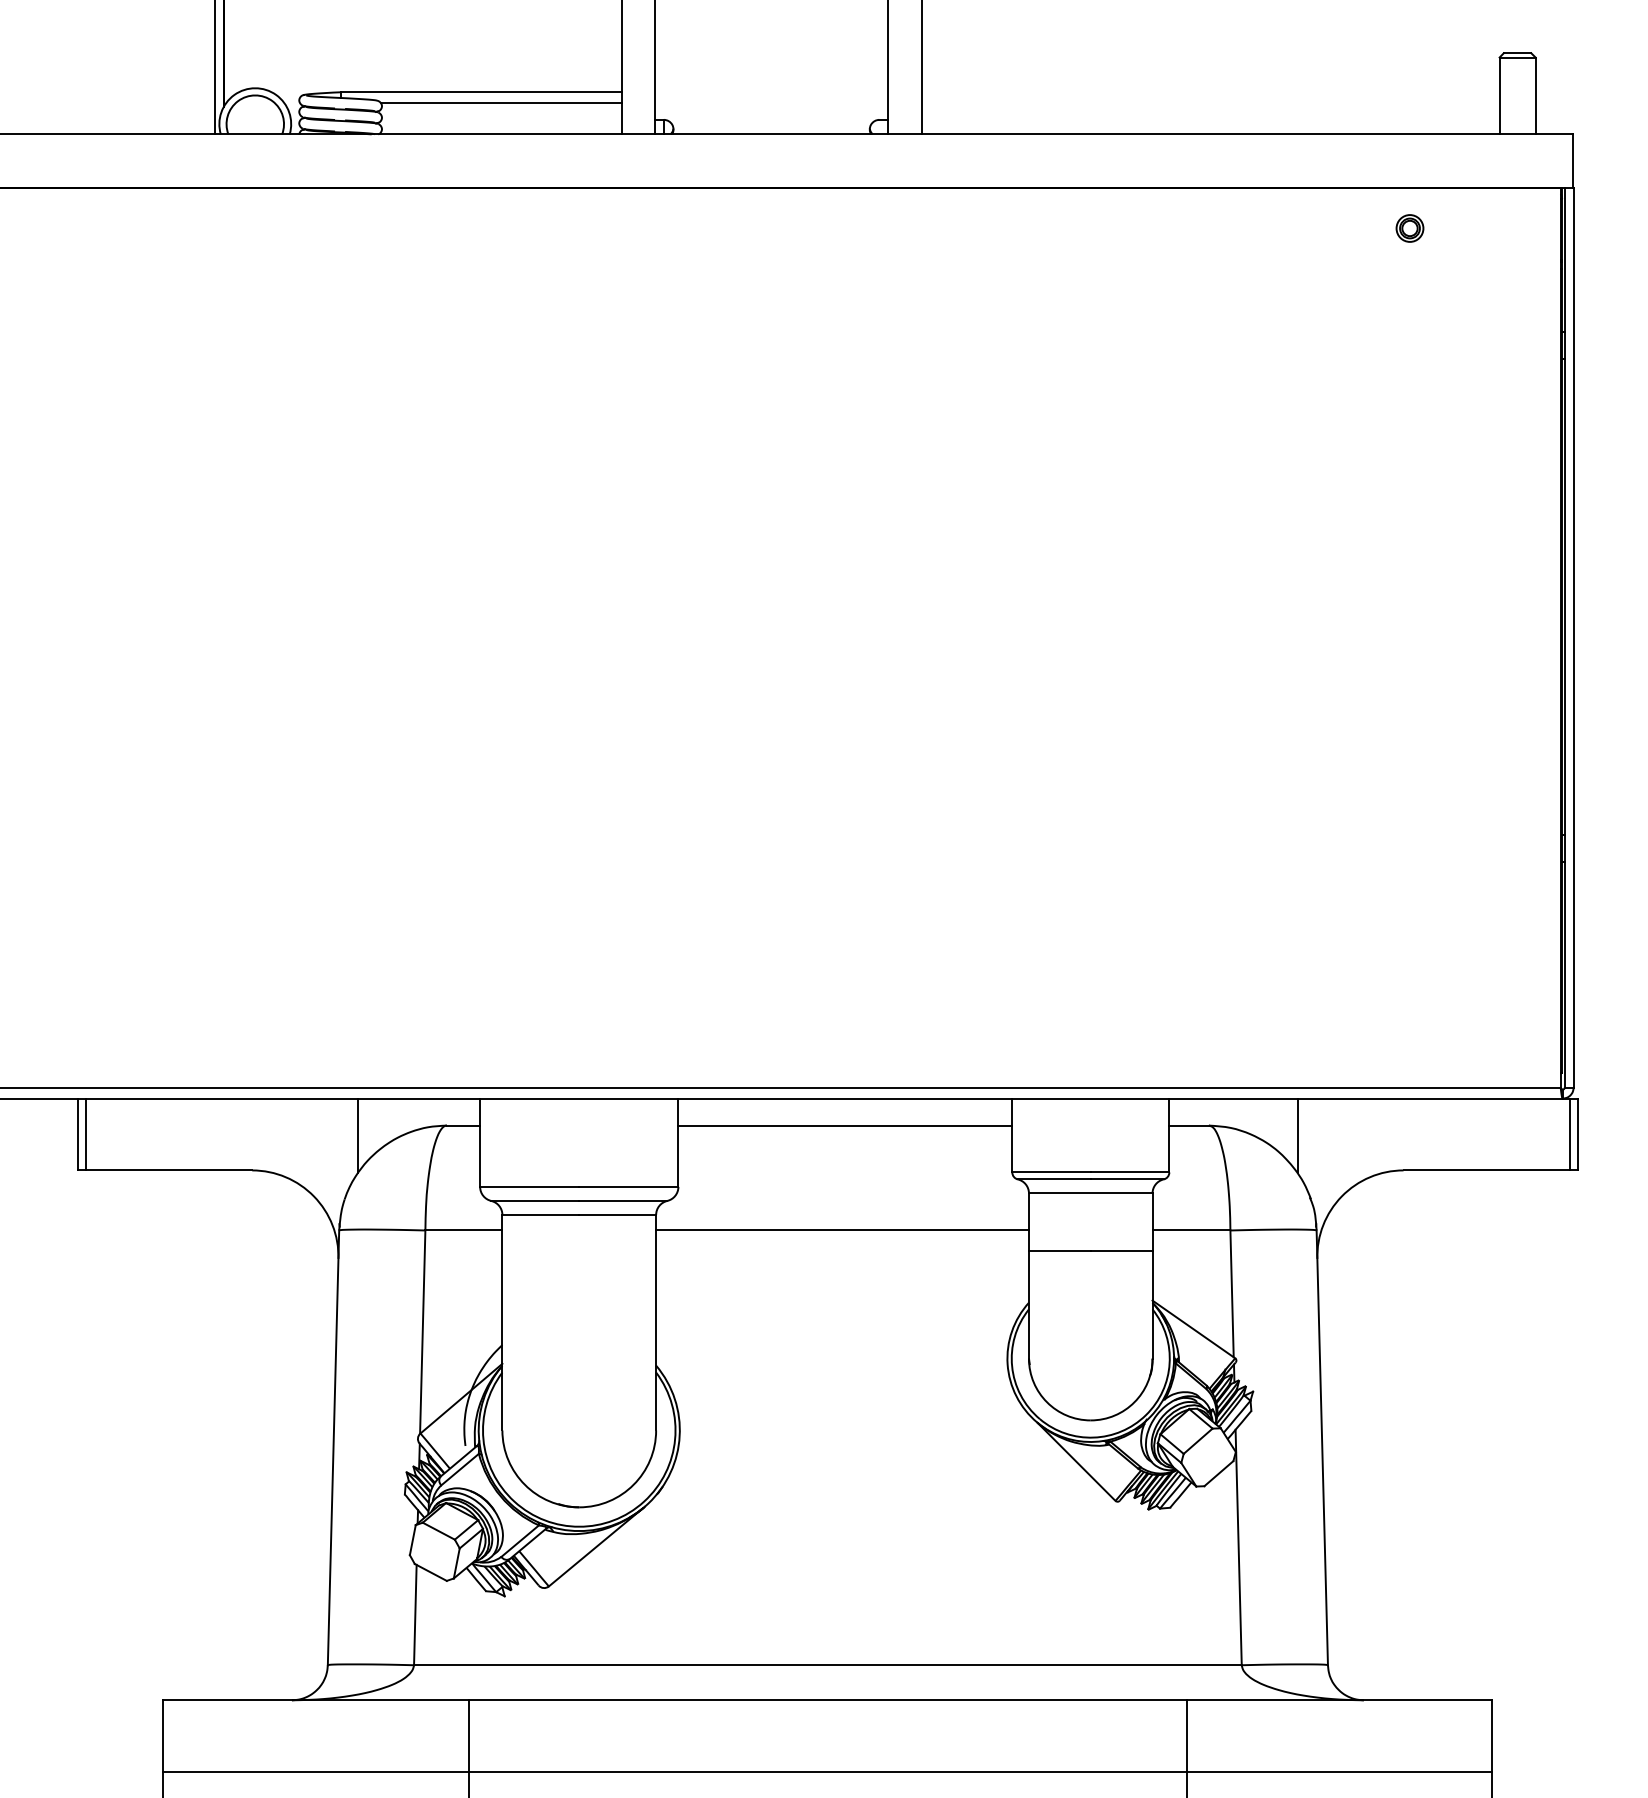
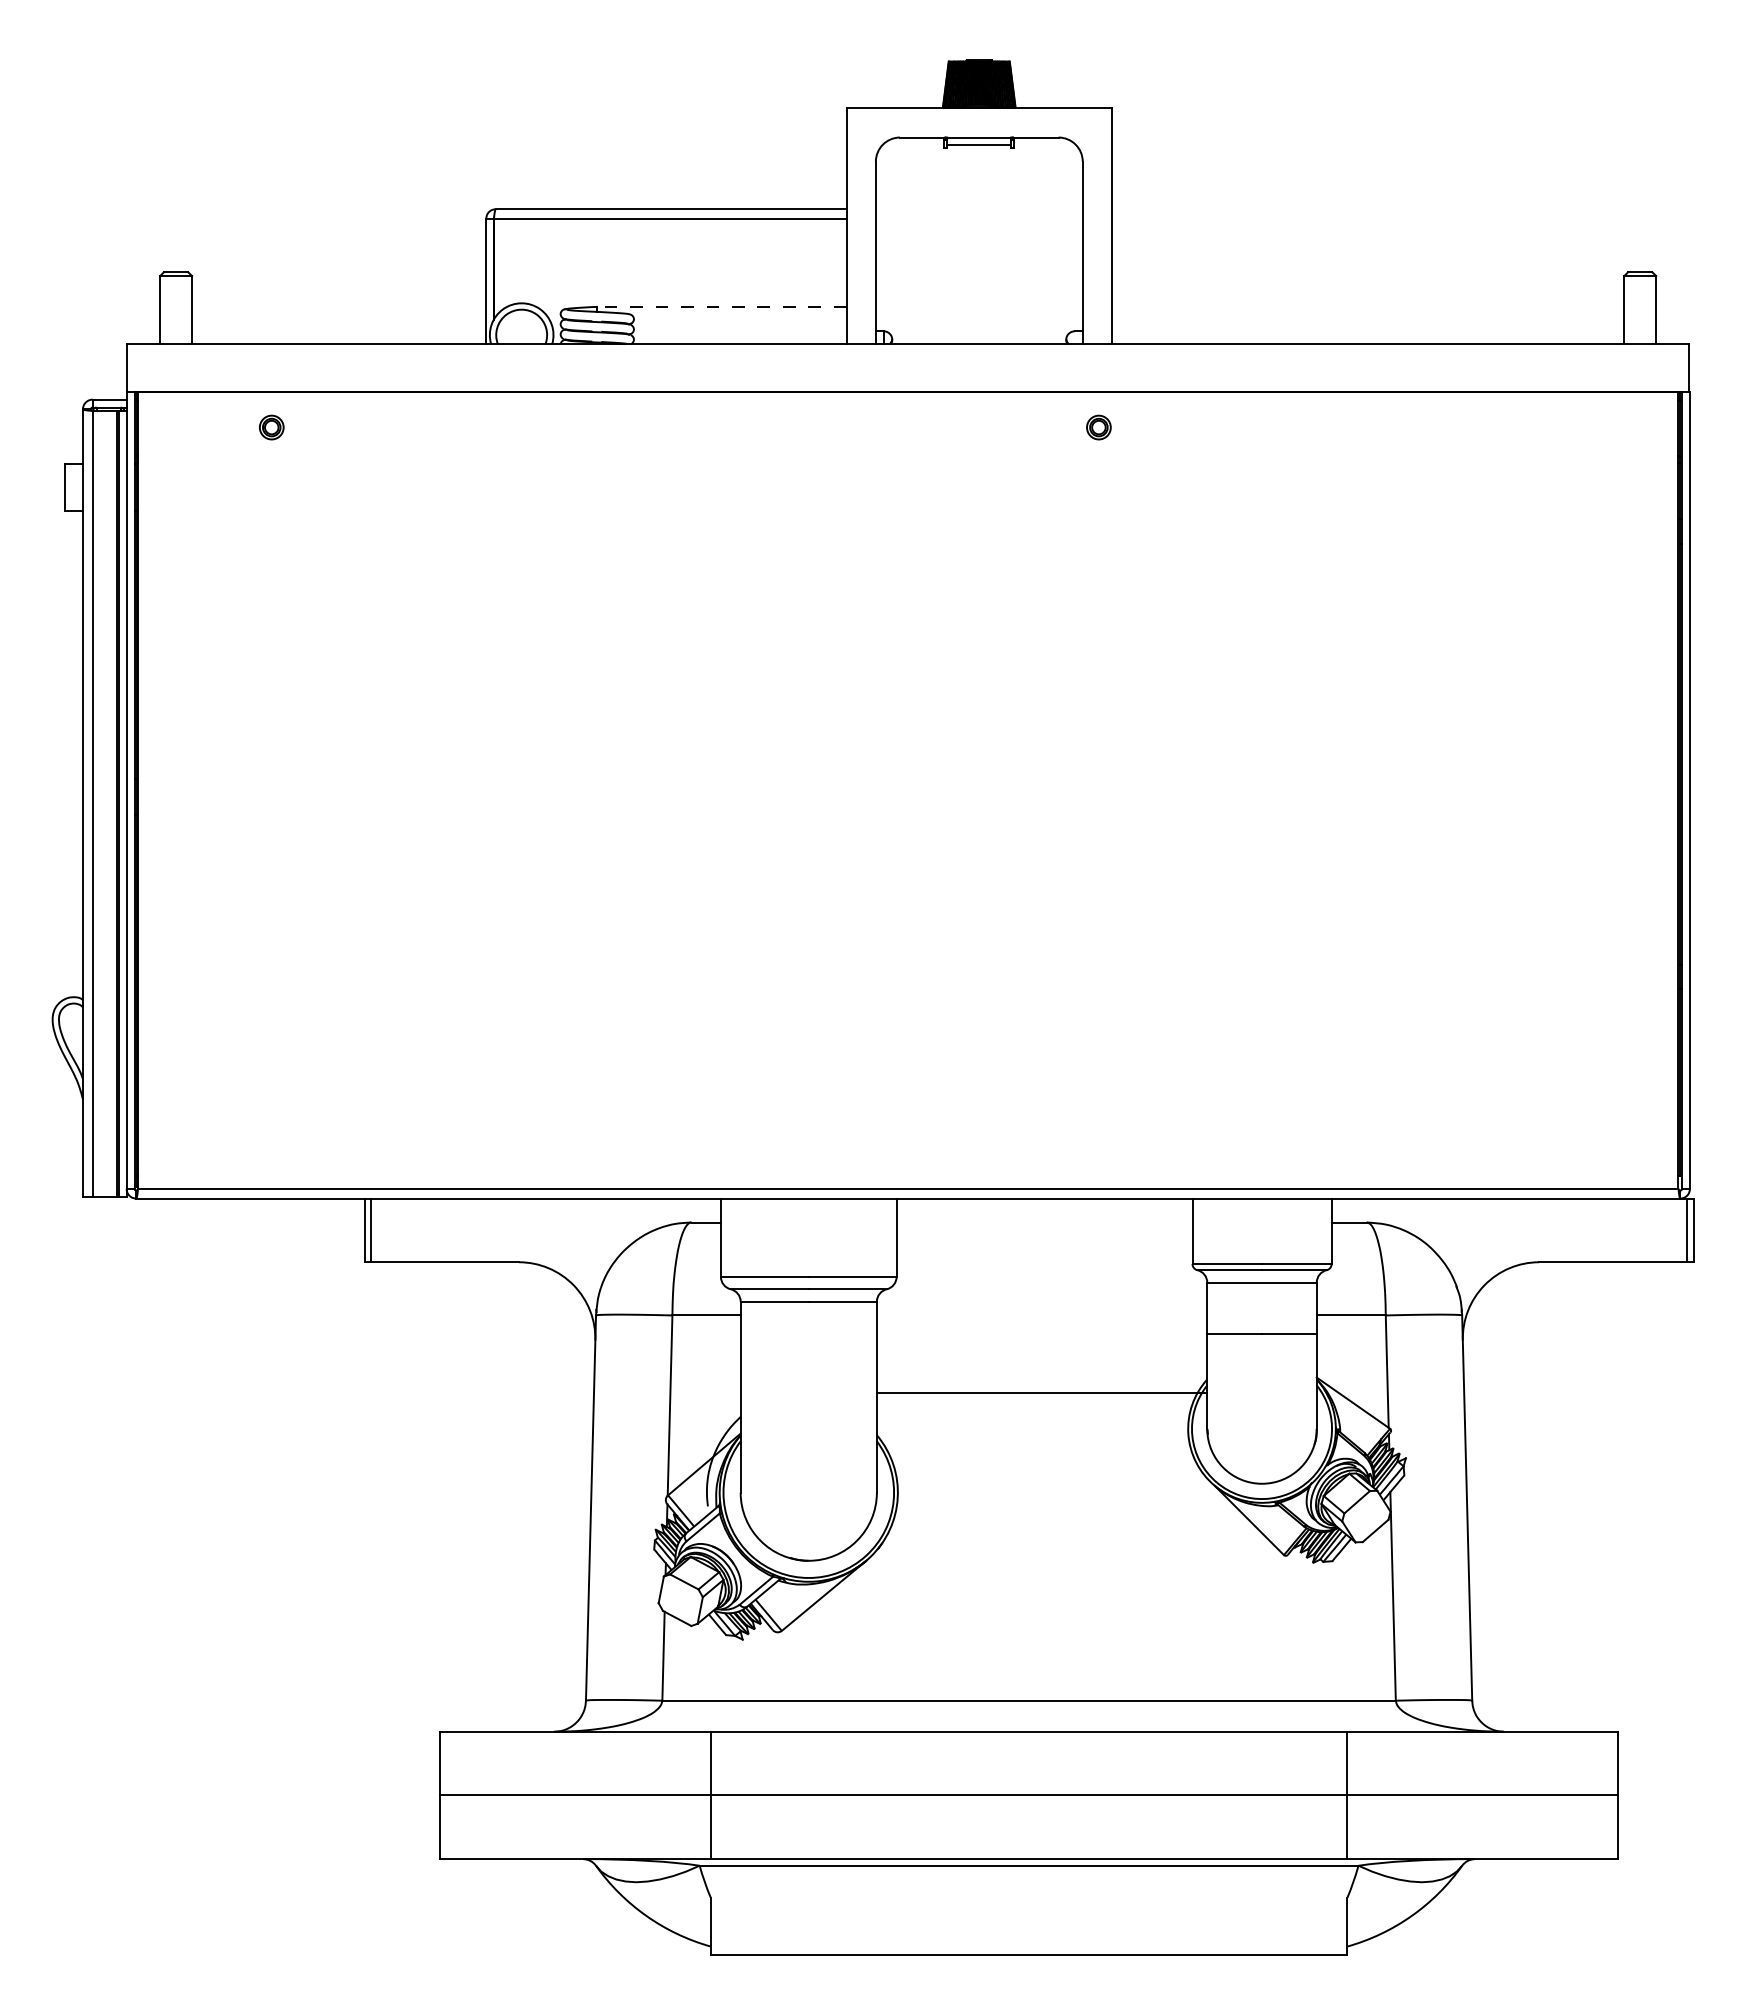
line: (480, 91) -> (721, 306), solid -> dashed
line: (501, 103) -> (739, 316), removed
part: (1409, 228) -> (1098, 427), moved
line: (845, 1125) -> (1044, 1222), removed
line: (357, 1135) -> (612, 1231), removed
line: (1297, 1135) -> (1445, 1231), removed
line: (841, 1230) -> (1041, 1393), moved

